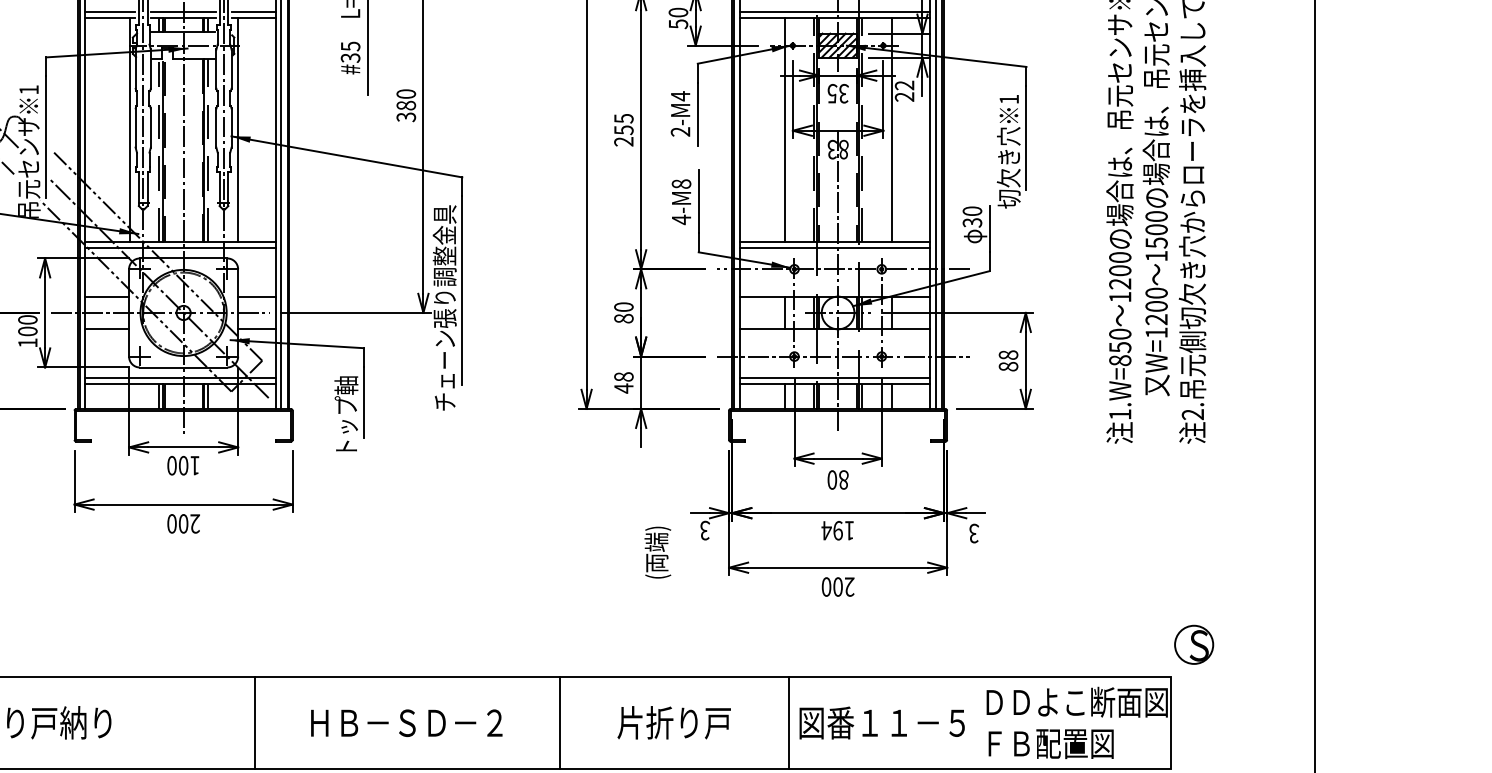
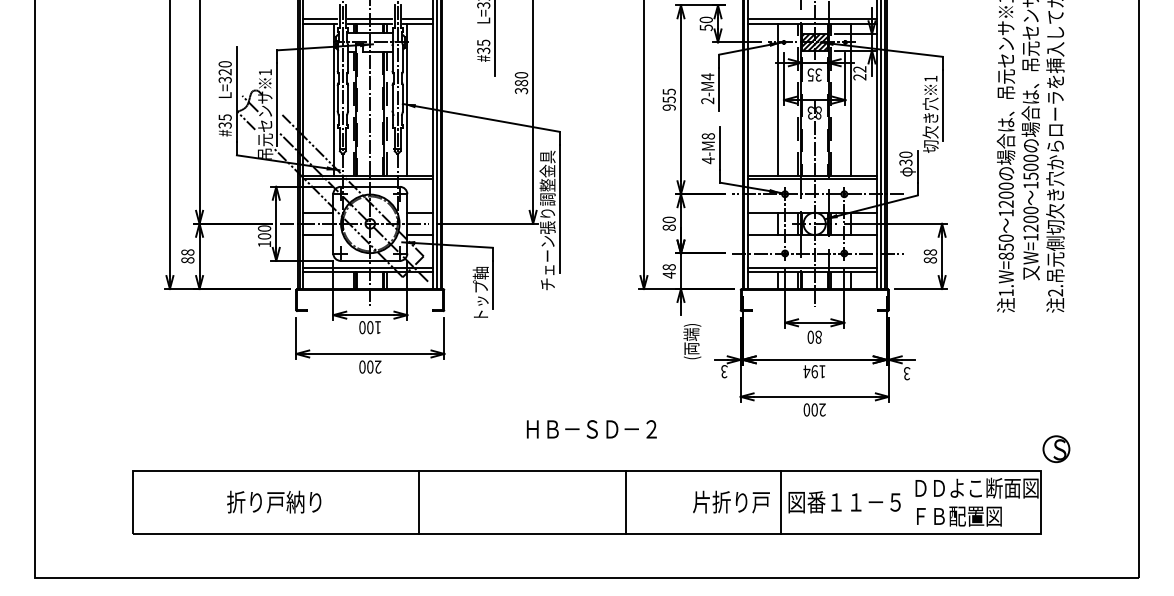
text: (624, 141) -> (669, 107), 255 -> 955
text: (658, 552) -> (692, 341), moved
text: (674, 721) -> (731, 501), moved
text: (406, 723) -> (591, 429), moved

